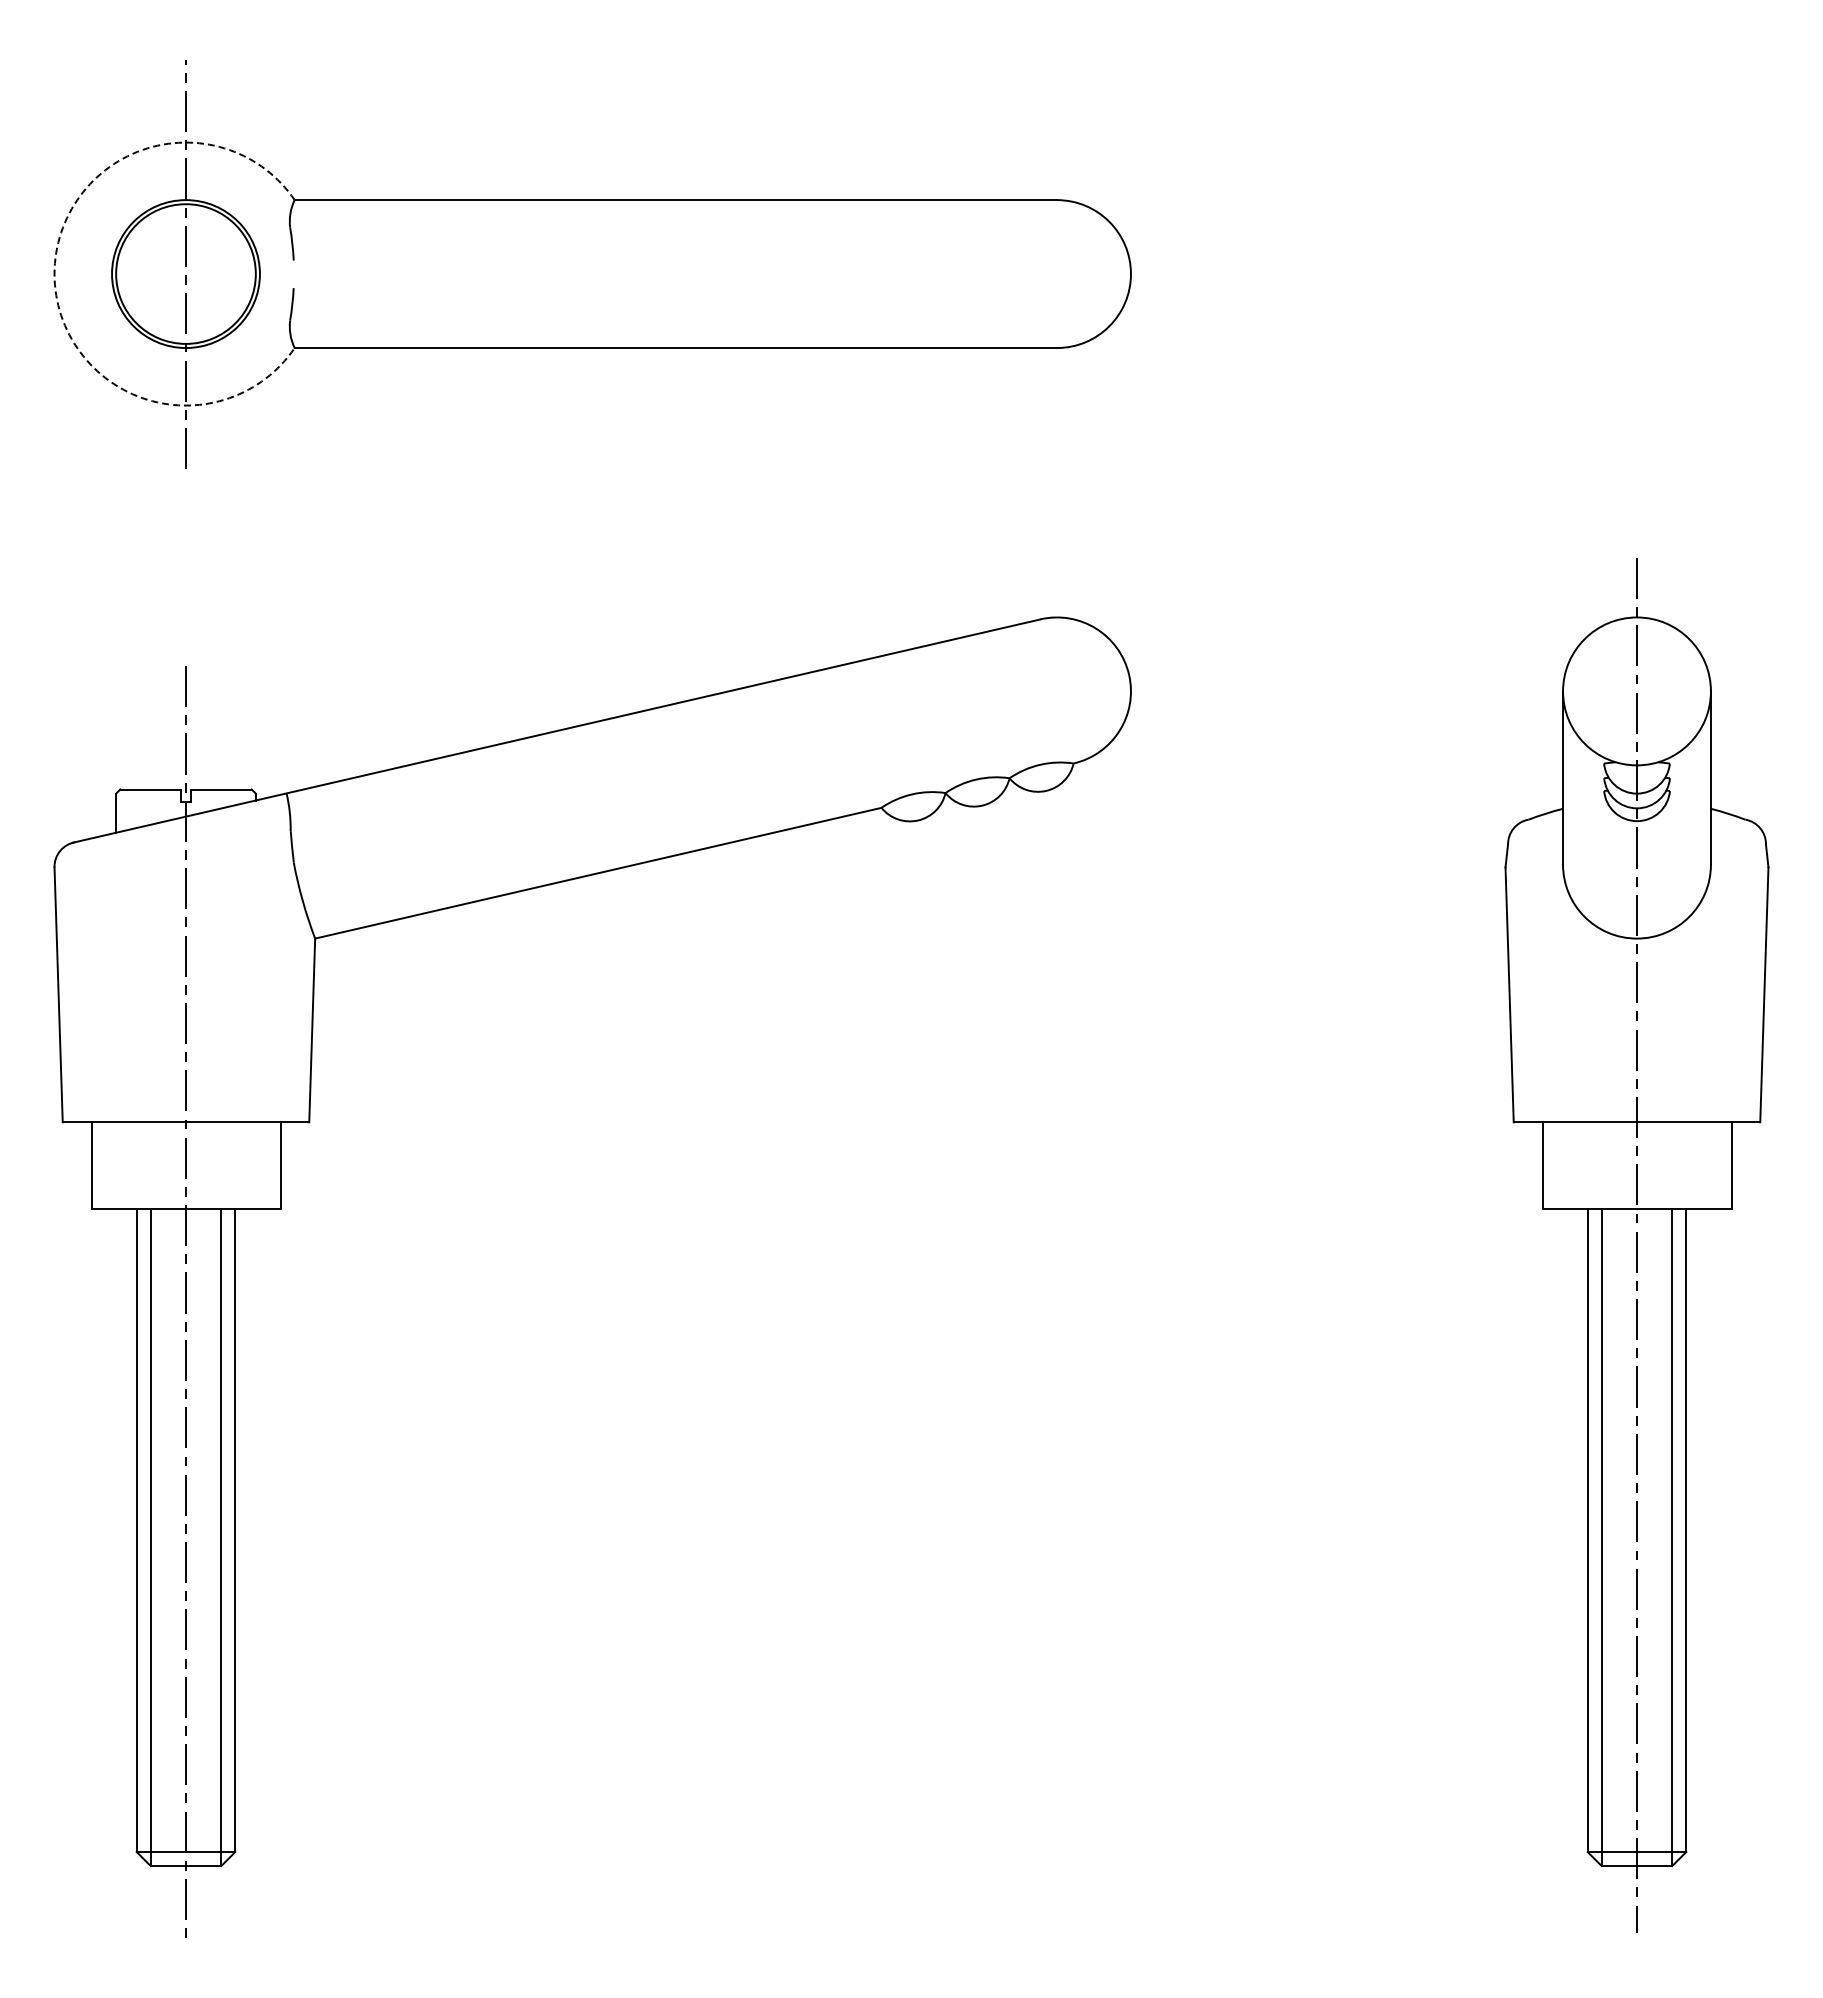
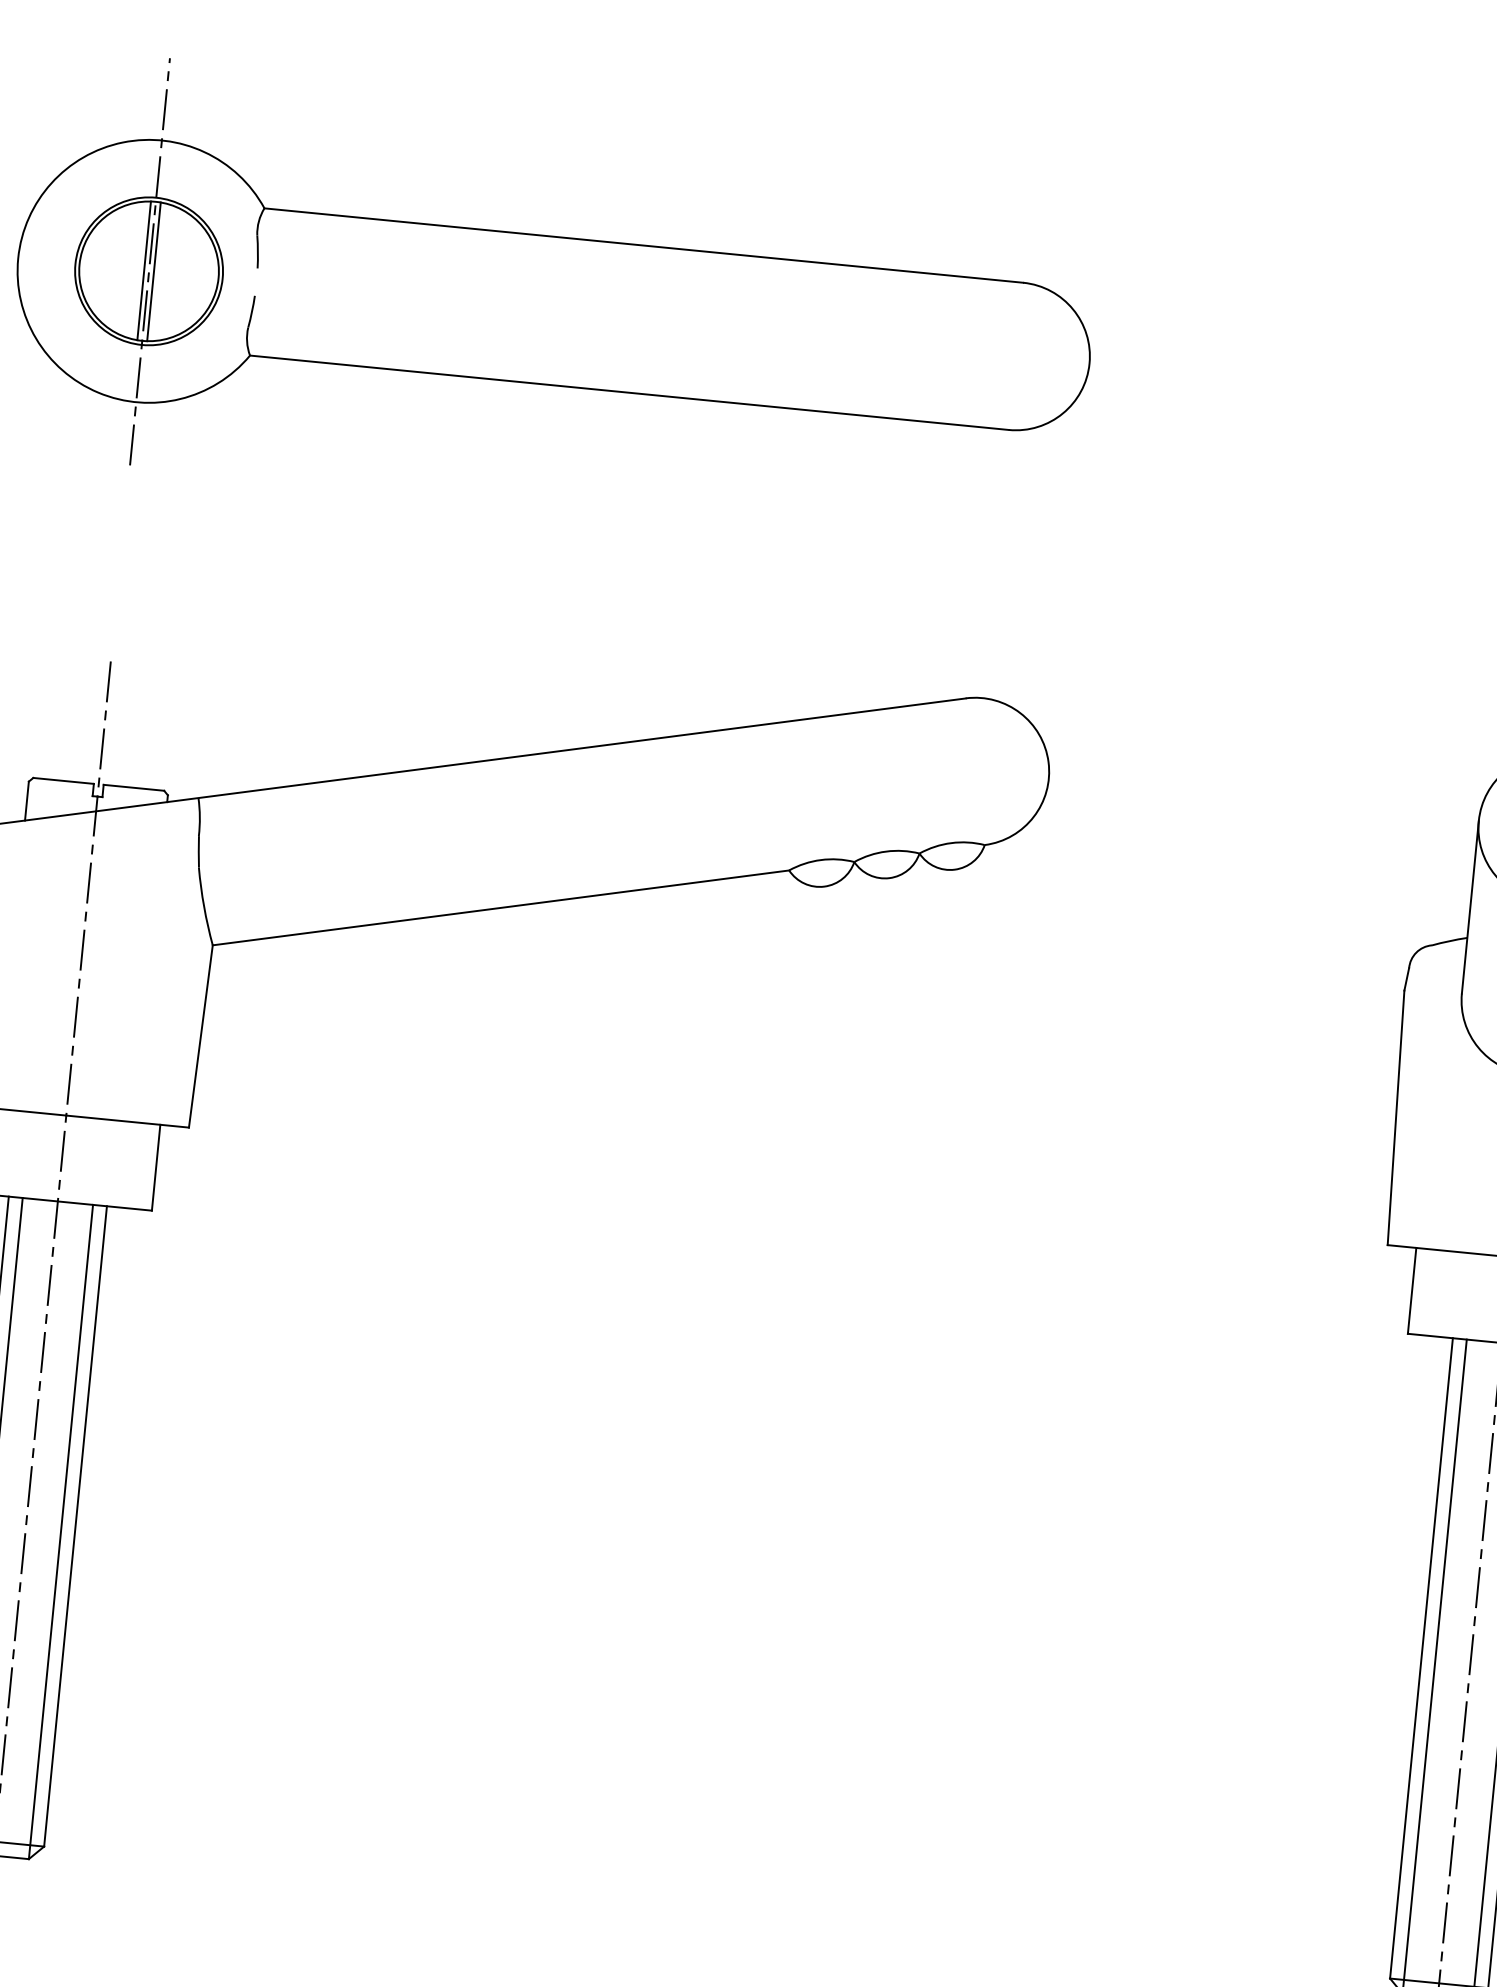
line: (181, 273) -> (144, 270), added
line: (190, 273) -> (153, 271), added
arc: (54, 274) -> (18, 258), dashed -> solid

